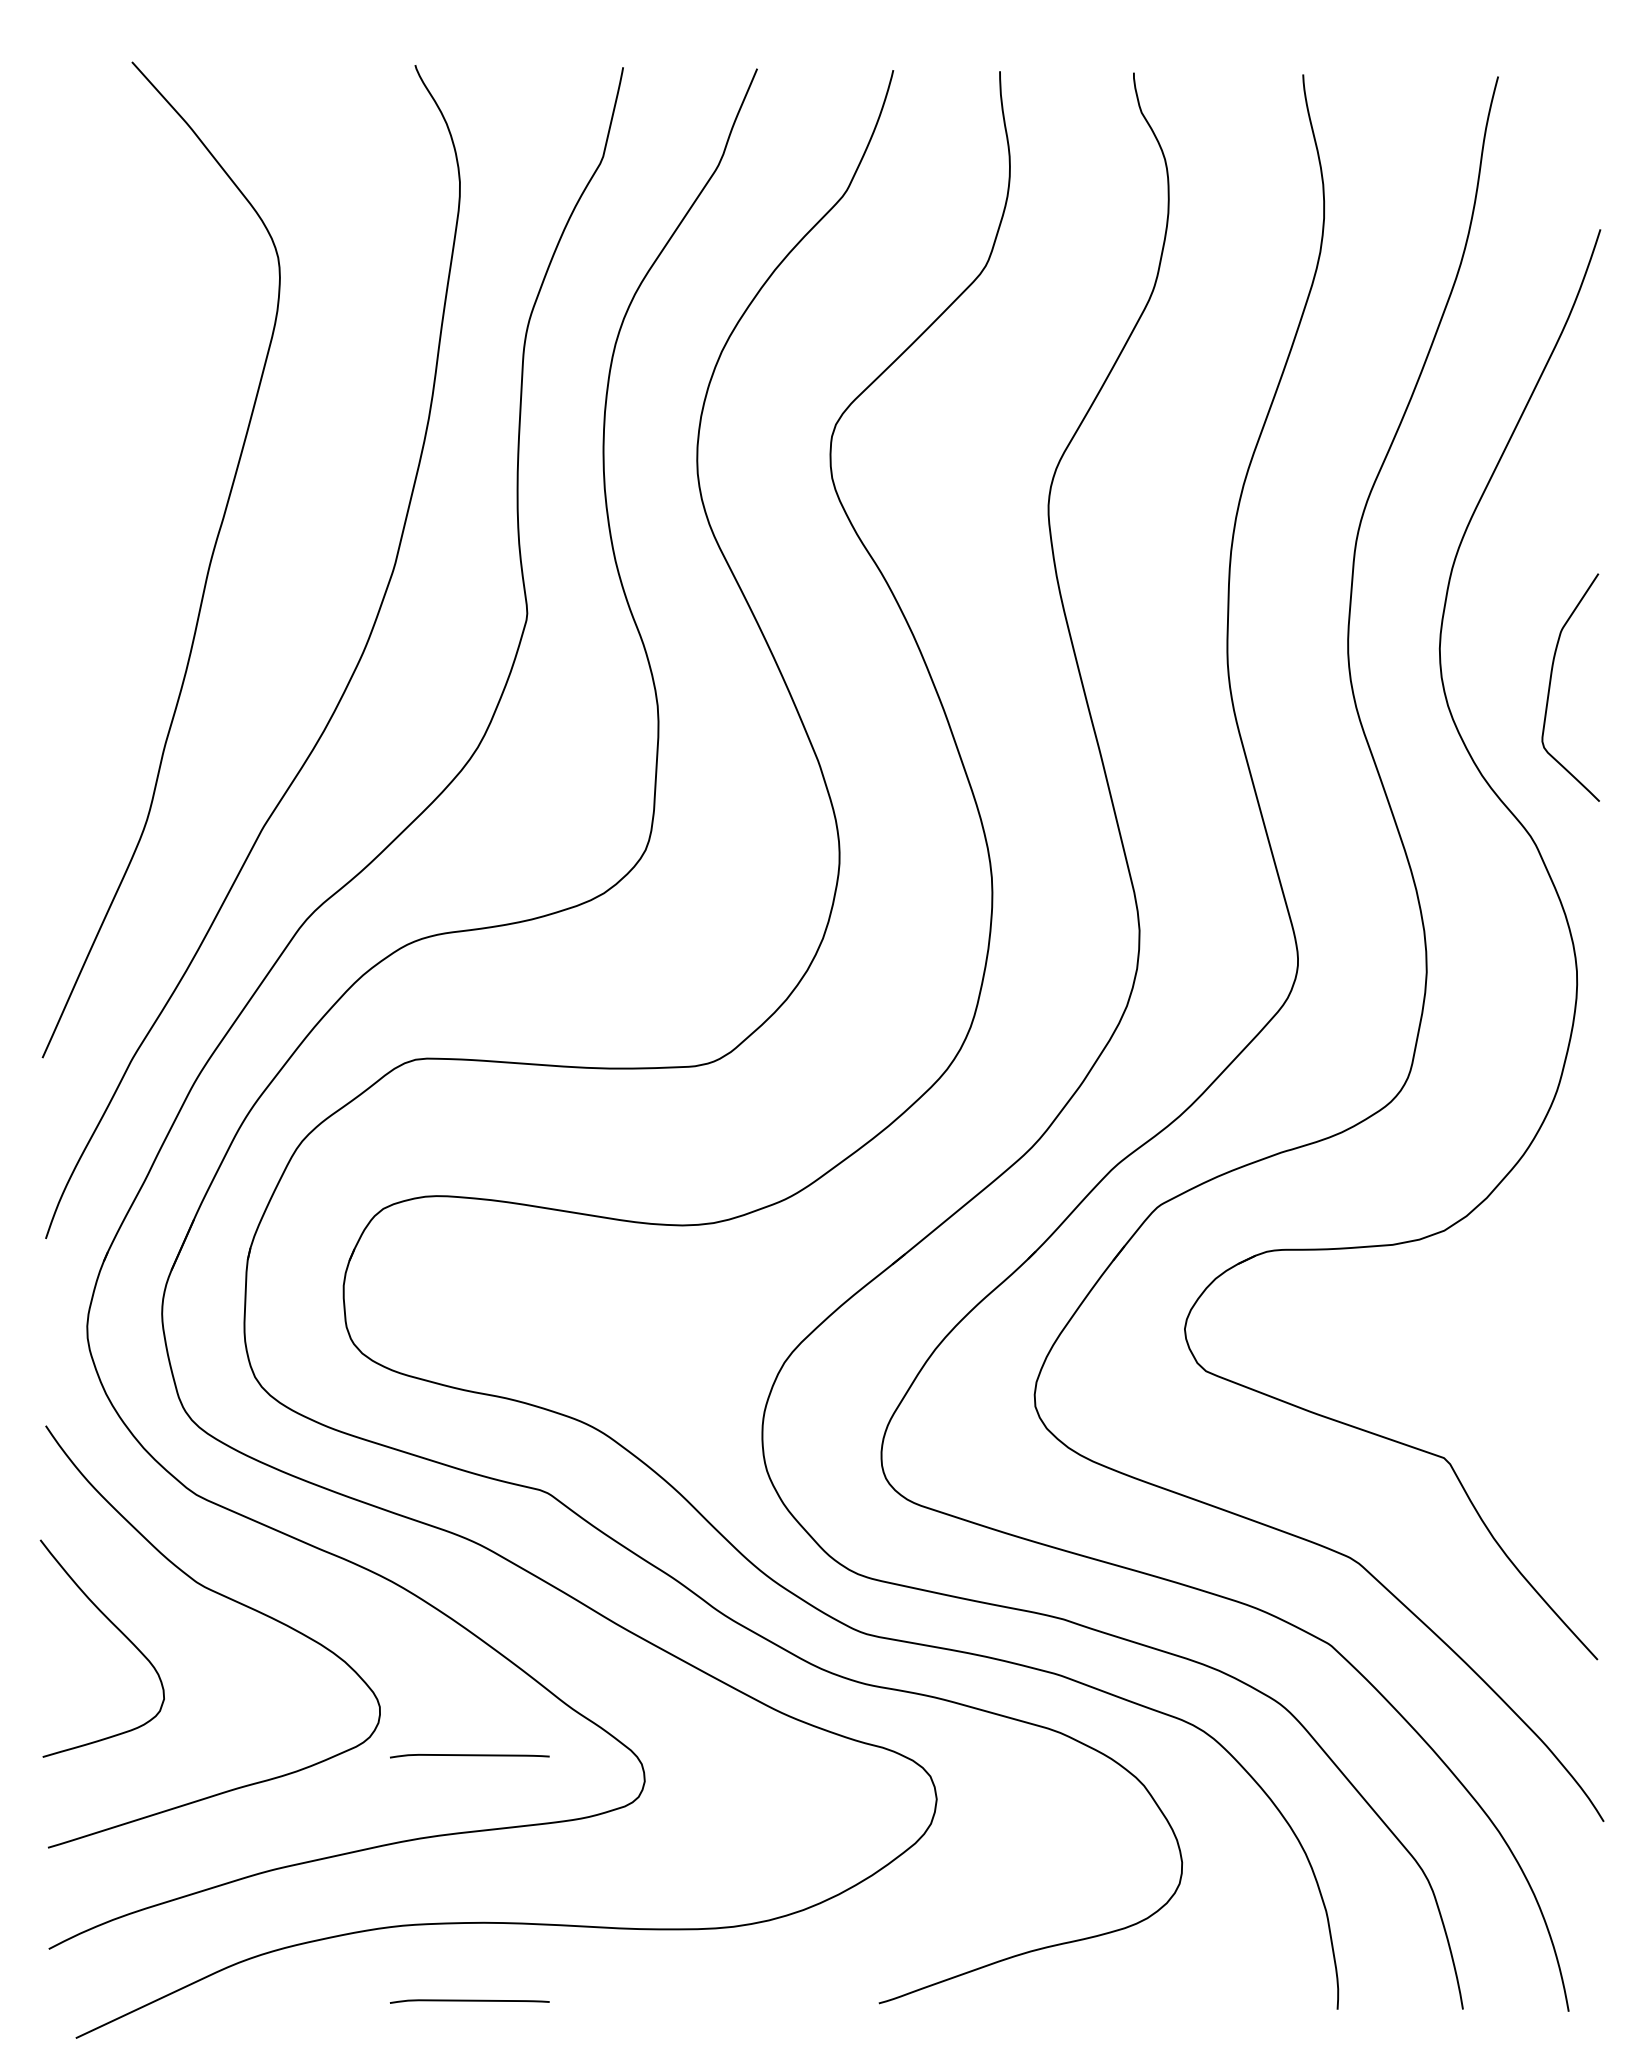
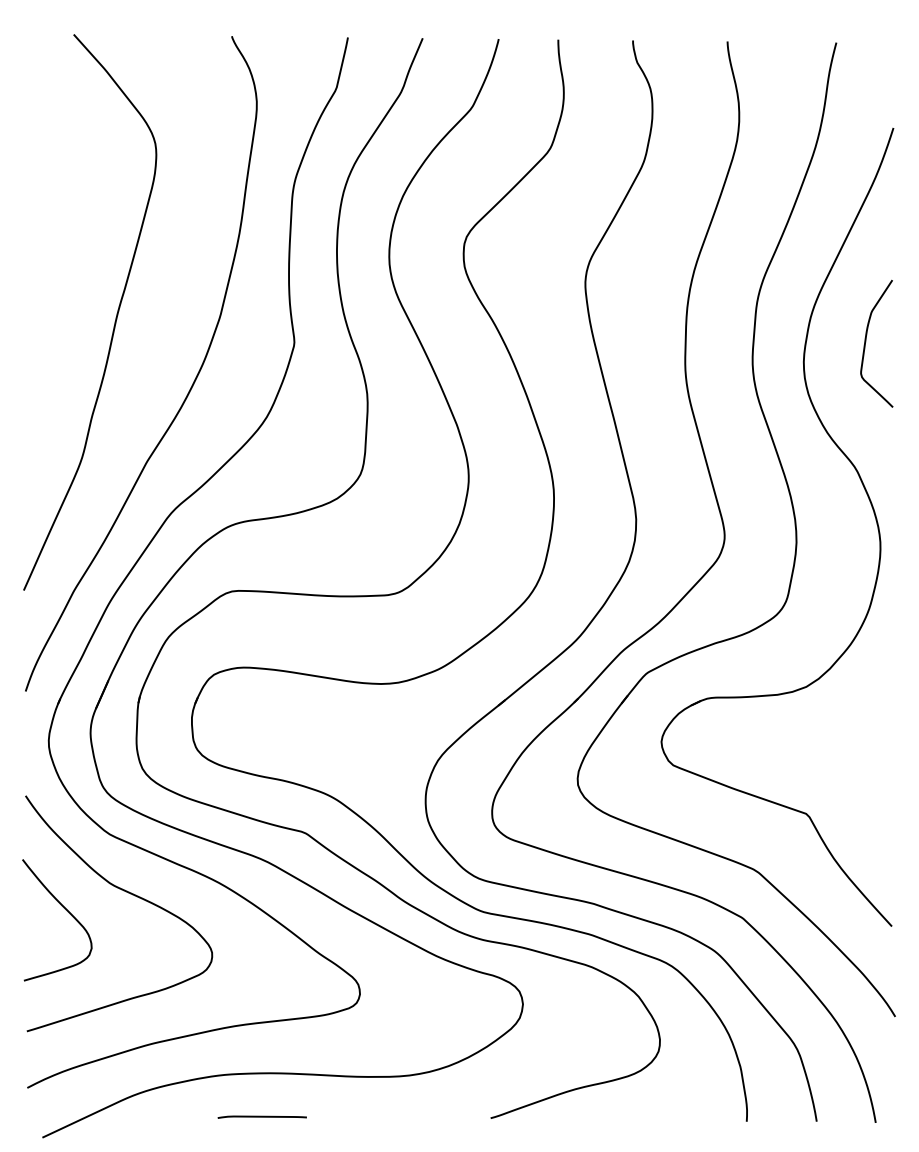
curve: (1552, 685) -> (866, 342), moved
line: (468, 1754) -> (261, 979), removed

